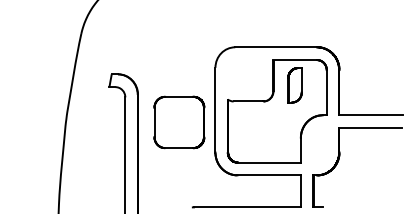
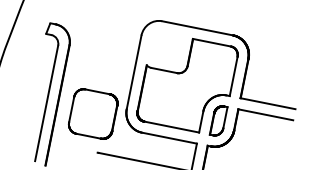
part: (294, 85) -> (218, 121), moved
part: (179, 122) -> (93, 114), moved

